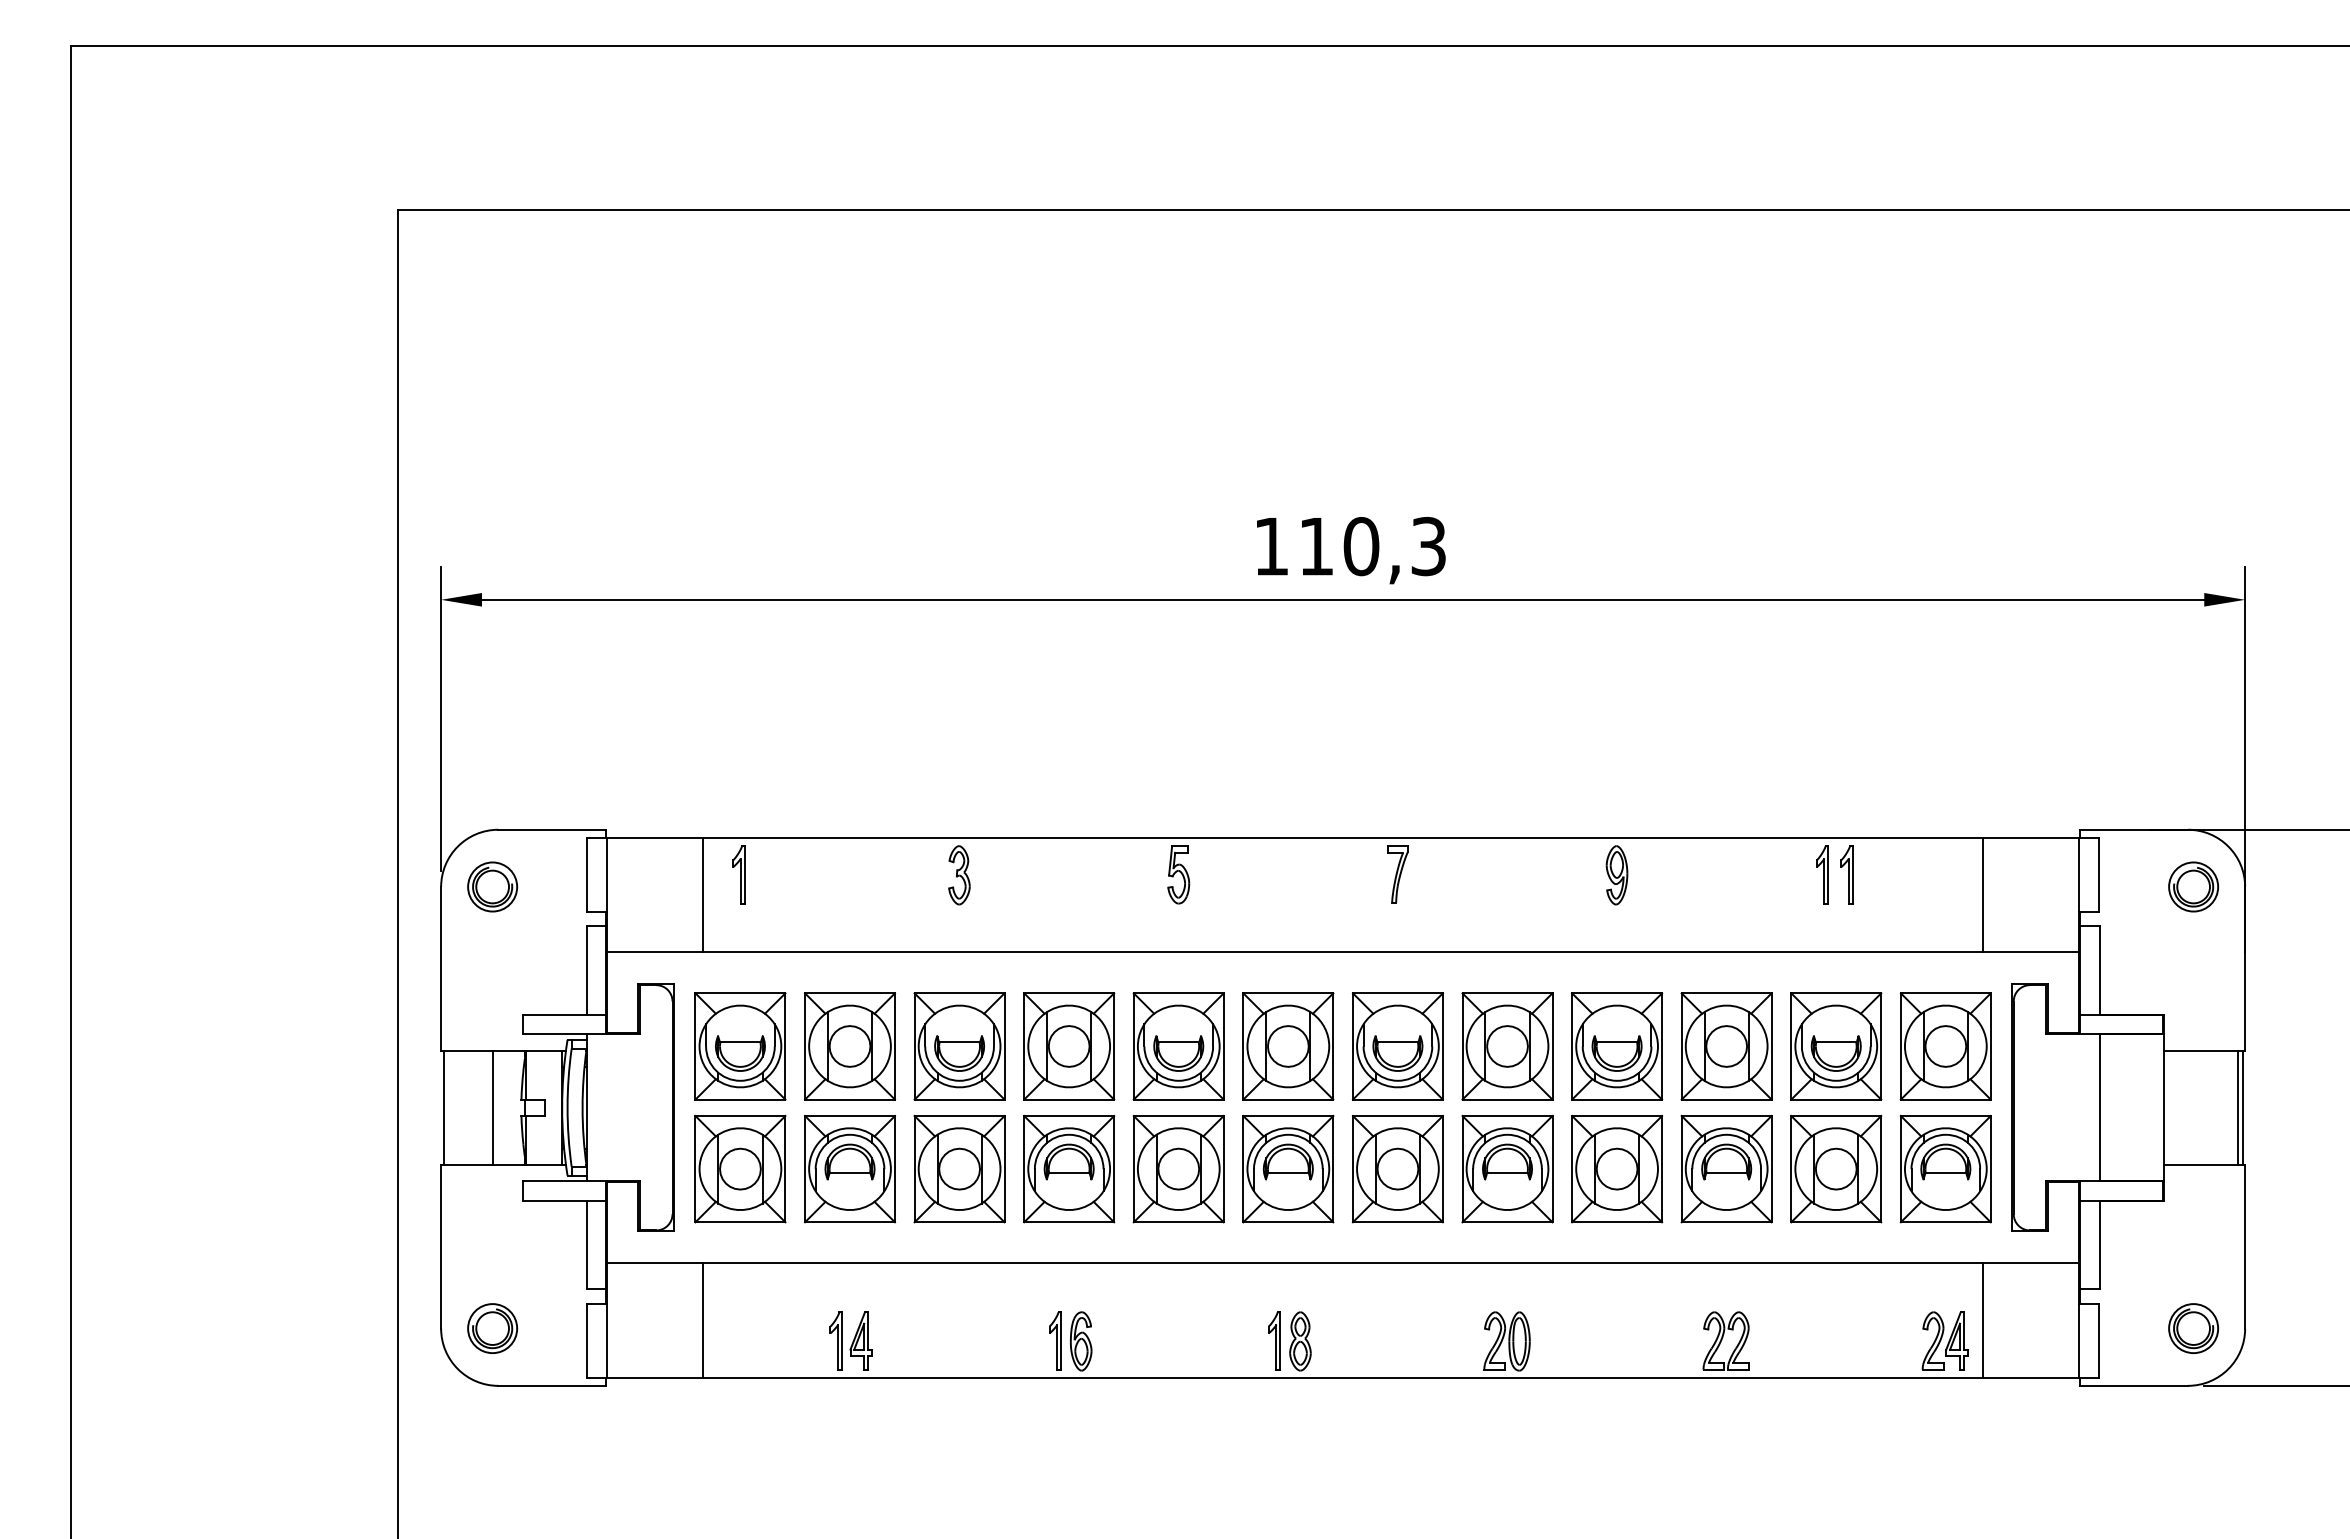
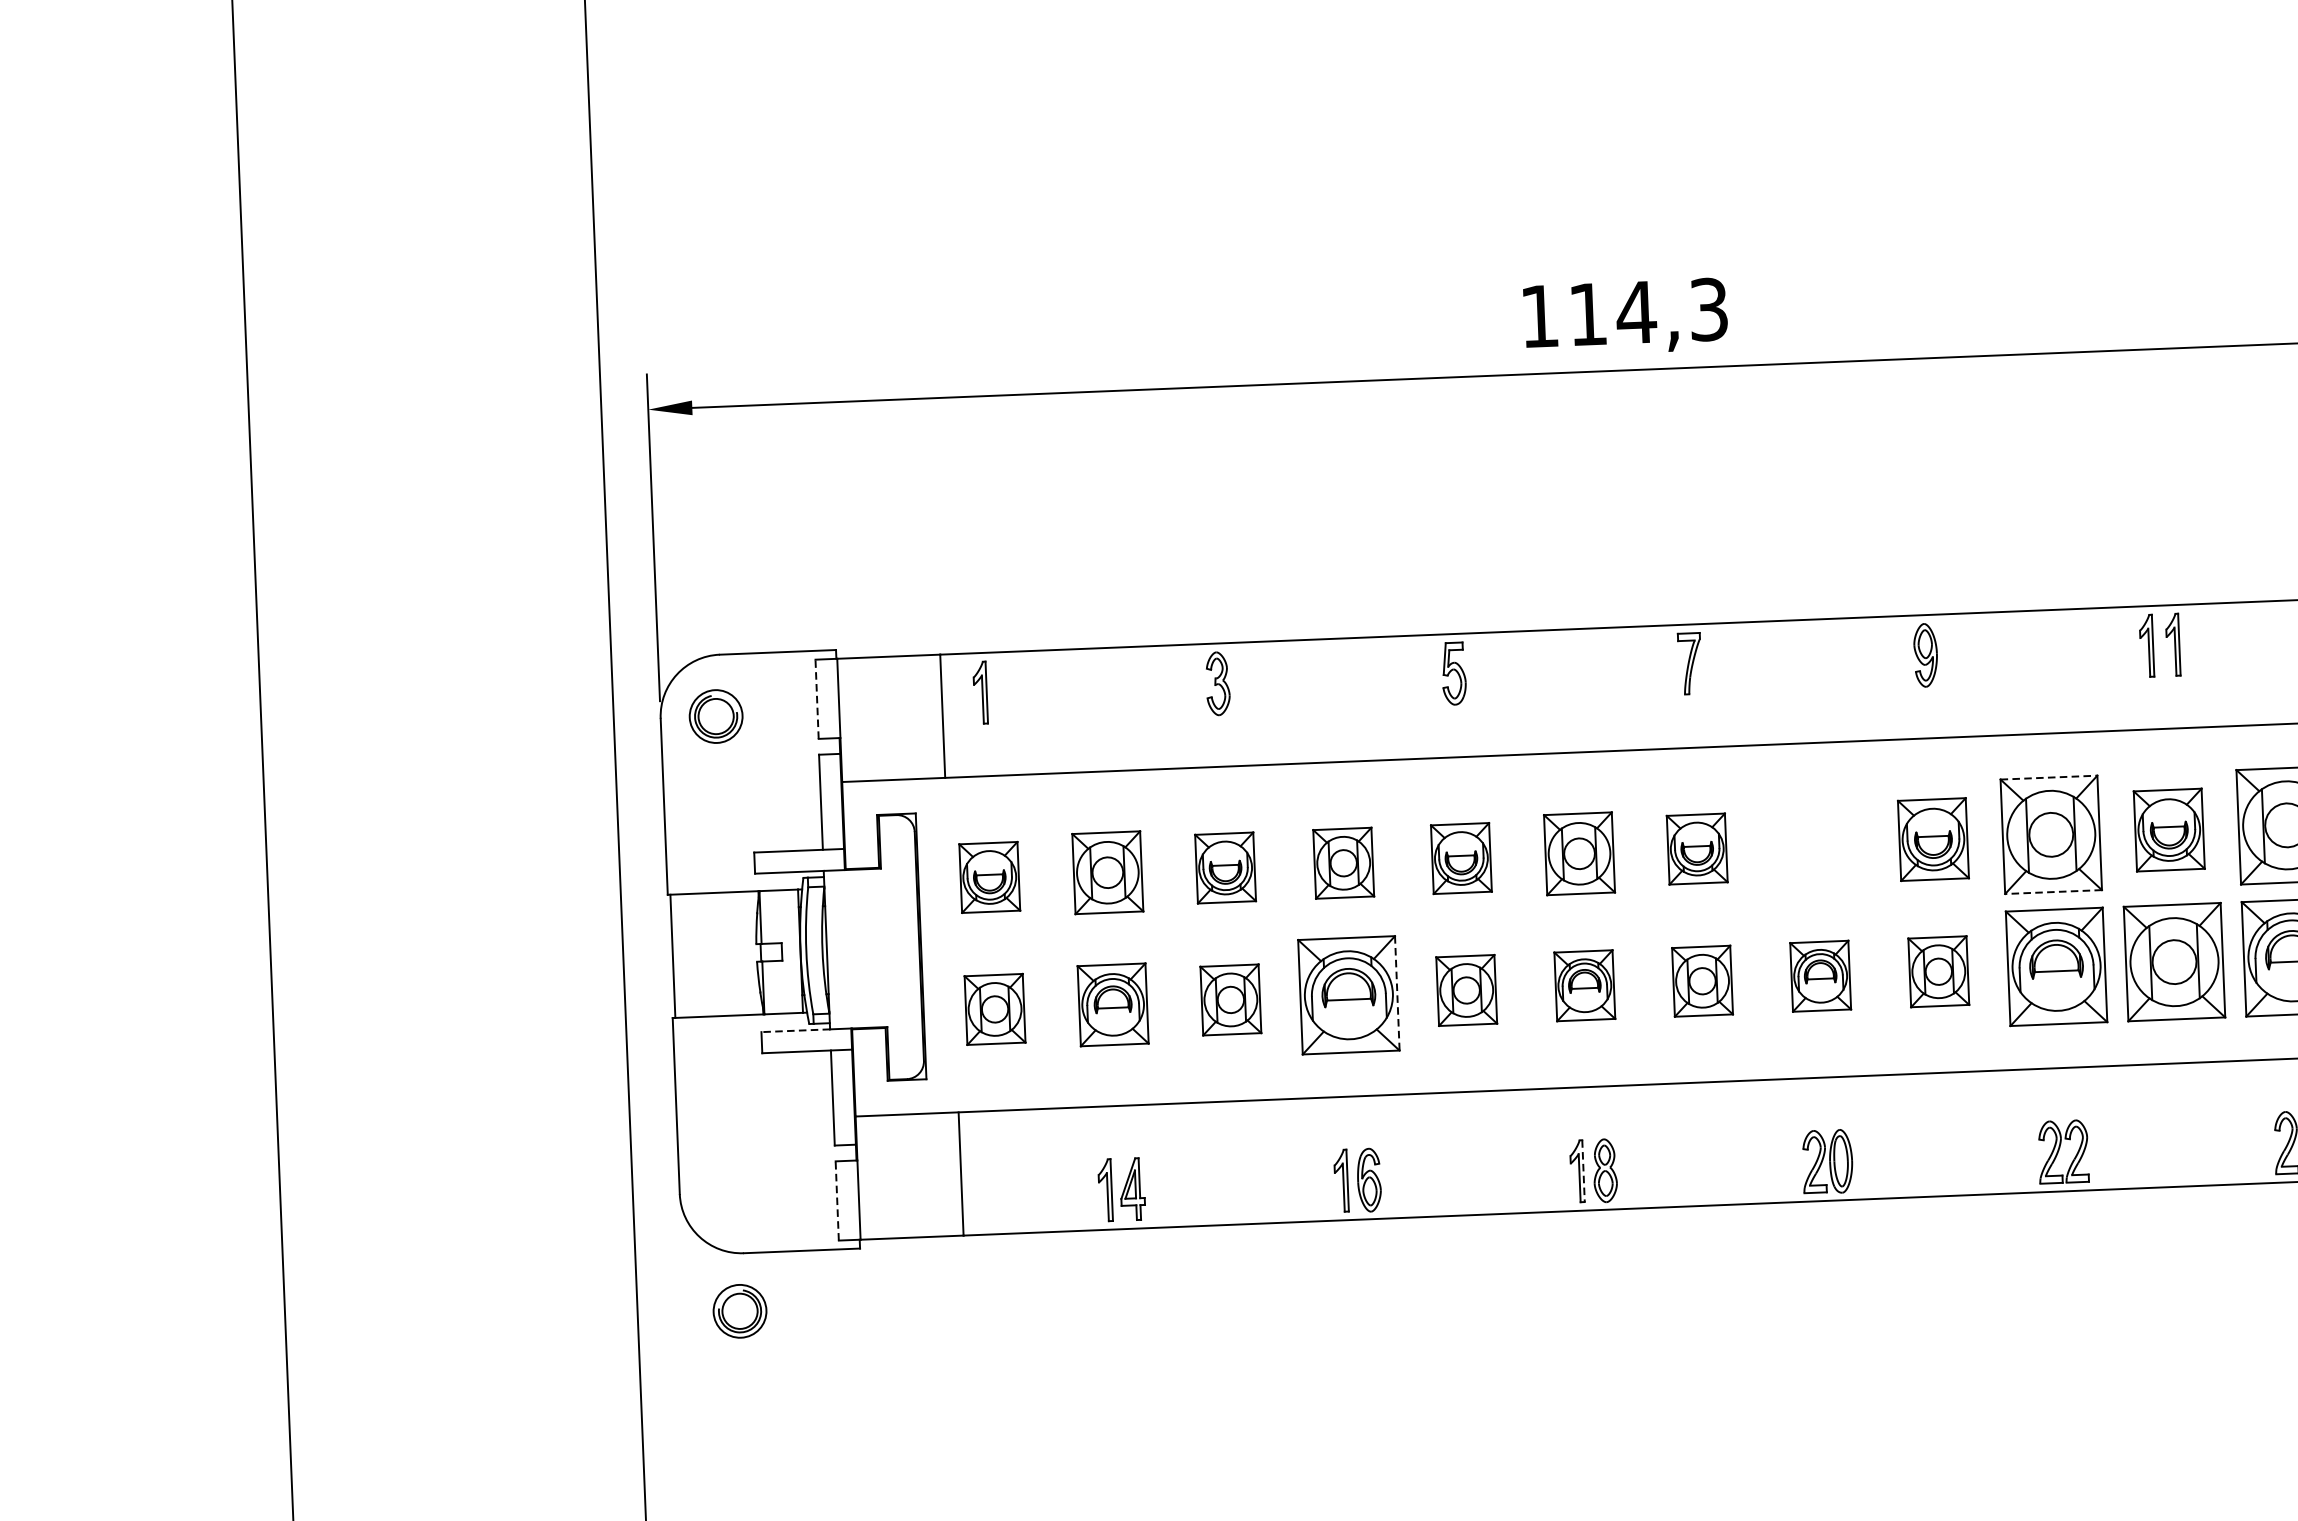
text: (1361, 546) -> (1636, 312), 110,3 -> 114,3
line: (586, 874) -> (816, 699), solid -> dashed
line: (1726, 993) -> (2048, 777), solid -> dashed
part: (740, 1046) -> (989, 877), size x0.6
part: (850, 1046) -> (1108, 872), size x0.7
part: (959, 1046) -> (1225, 868), size x0.6
part: (1069, 1046) -> (1343, 863), size x0.6
part: (1178, 1046) -> (1461, 858), size x0.6
part: (1288, 1046) -> (1579, 853), size x0.7
part: (1397, 1046) -> (1696, 849), size x0.6
part: (1507, 1046) -> (1815, 844), removed
part: (1617, 1046) -> (1933, 839), size x0.7
part: (1836, 1046) -> (2169, 830), size x0.7
line: (1726, 1099) -> (2053, 891), solid -> dashed
line: (492, 1107) -> (725, 953), removed
part: (740, 1168) -> (995, 1008), size x0.6
part: (959, 1168) -> (1230, 999), size x0.6
part: (1178, 1168) -> (1466, 989), size x0.6
part: (1288, 1168) -> (1584, 985), size x0.6
part: (1507, 1168) -> (1820, 975), size x0.6
part: (850, 1169) -> (1113, 1005), size x0.7
line: (1114, 1169) -> (1397, 993), solid -> dashed
part: (1397, 1169) -> (1702, 981), size x0.6
part: (1617, 1169) -> (1939, 971), size x0.6
line: (554, 1181) -> (795, 1030), solid -> dashed
part: (492, 1328) -> (739, 1311), moved
line: (586, 1340) -> (836, 1200), solid -> dashed
line: (1280, 1340) -> (1583, 1170), solid -> dashed

